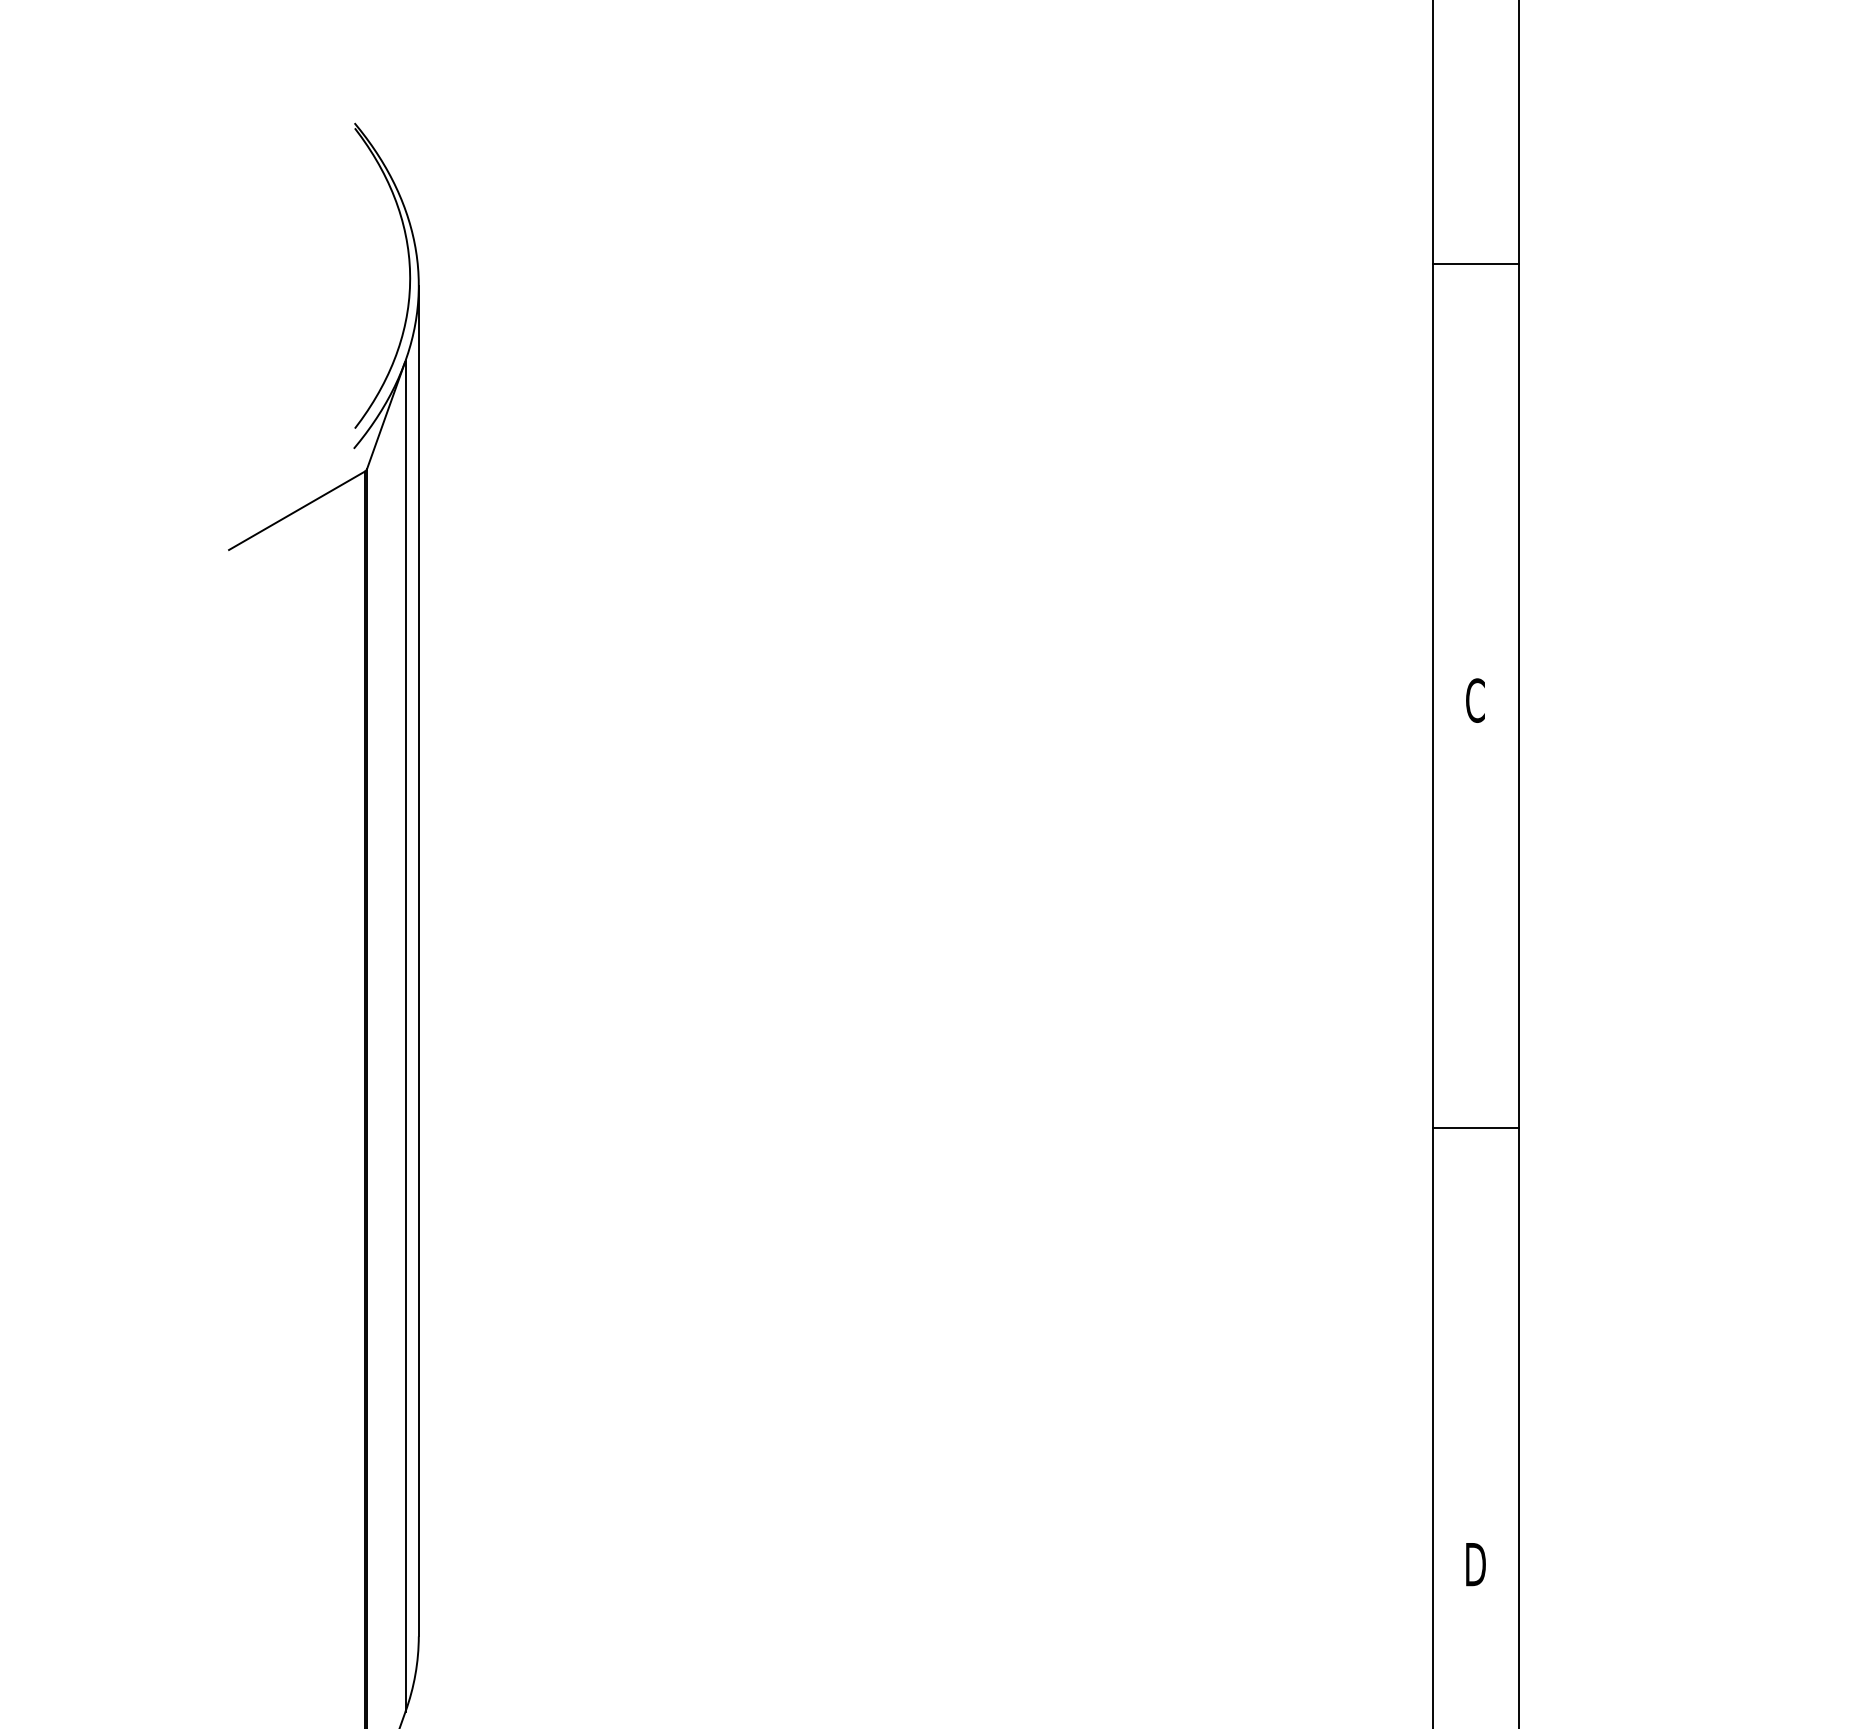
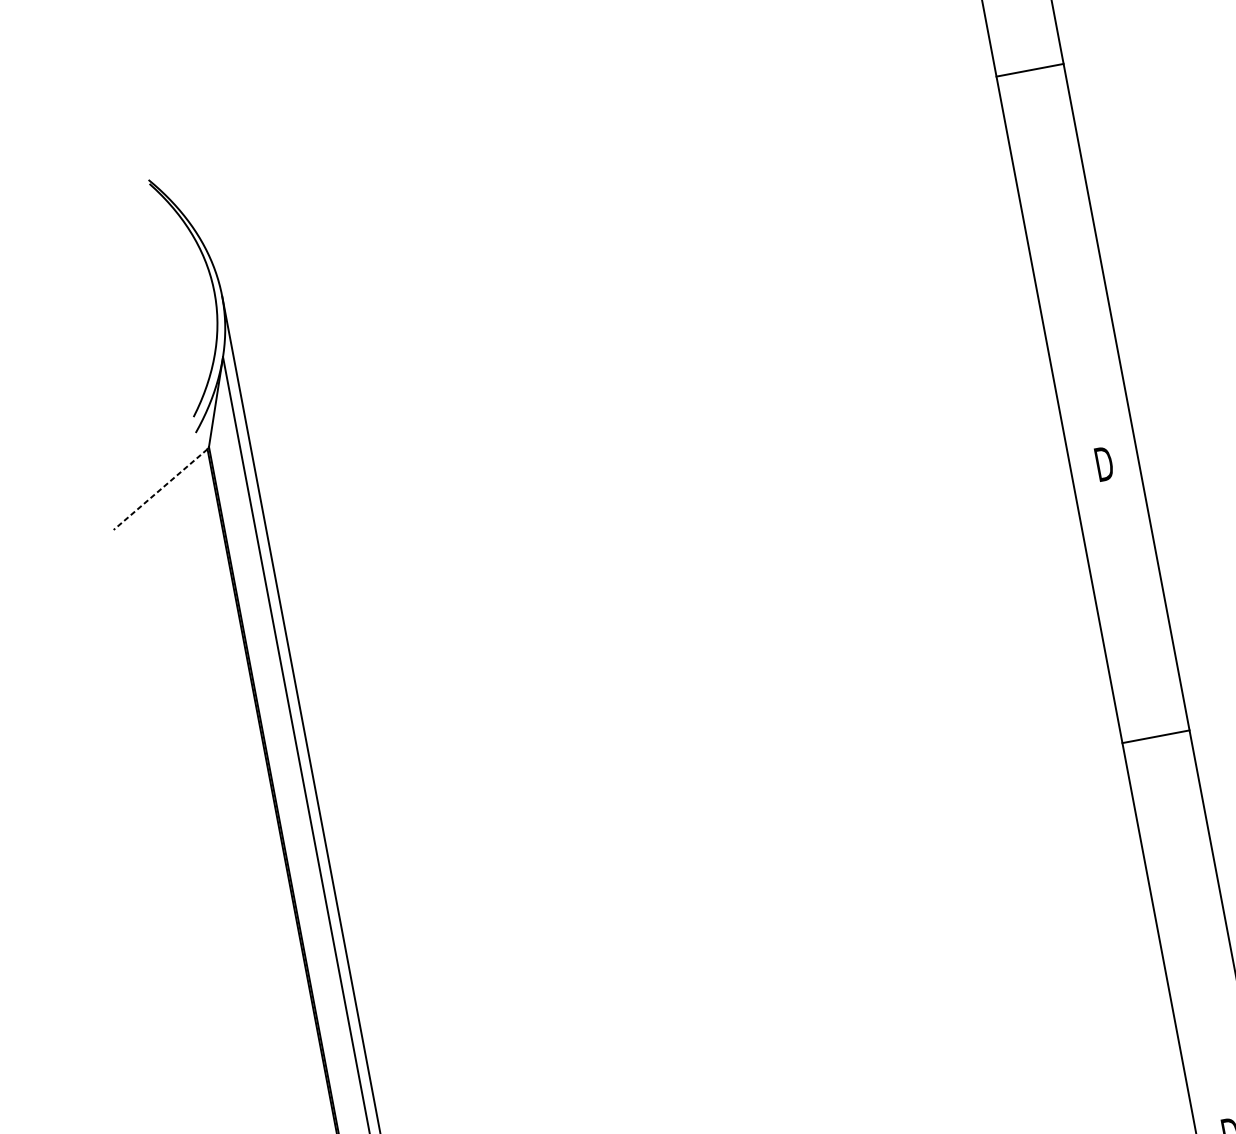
line: (1475, 263) -> (1029, 70), moved
line: (296, 511) -> (160, 490), solid -> dashed
text: (1475, 700) -> (1104, 463), C -> D
line: (1475, 1127) -> (1155, 736), moved

